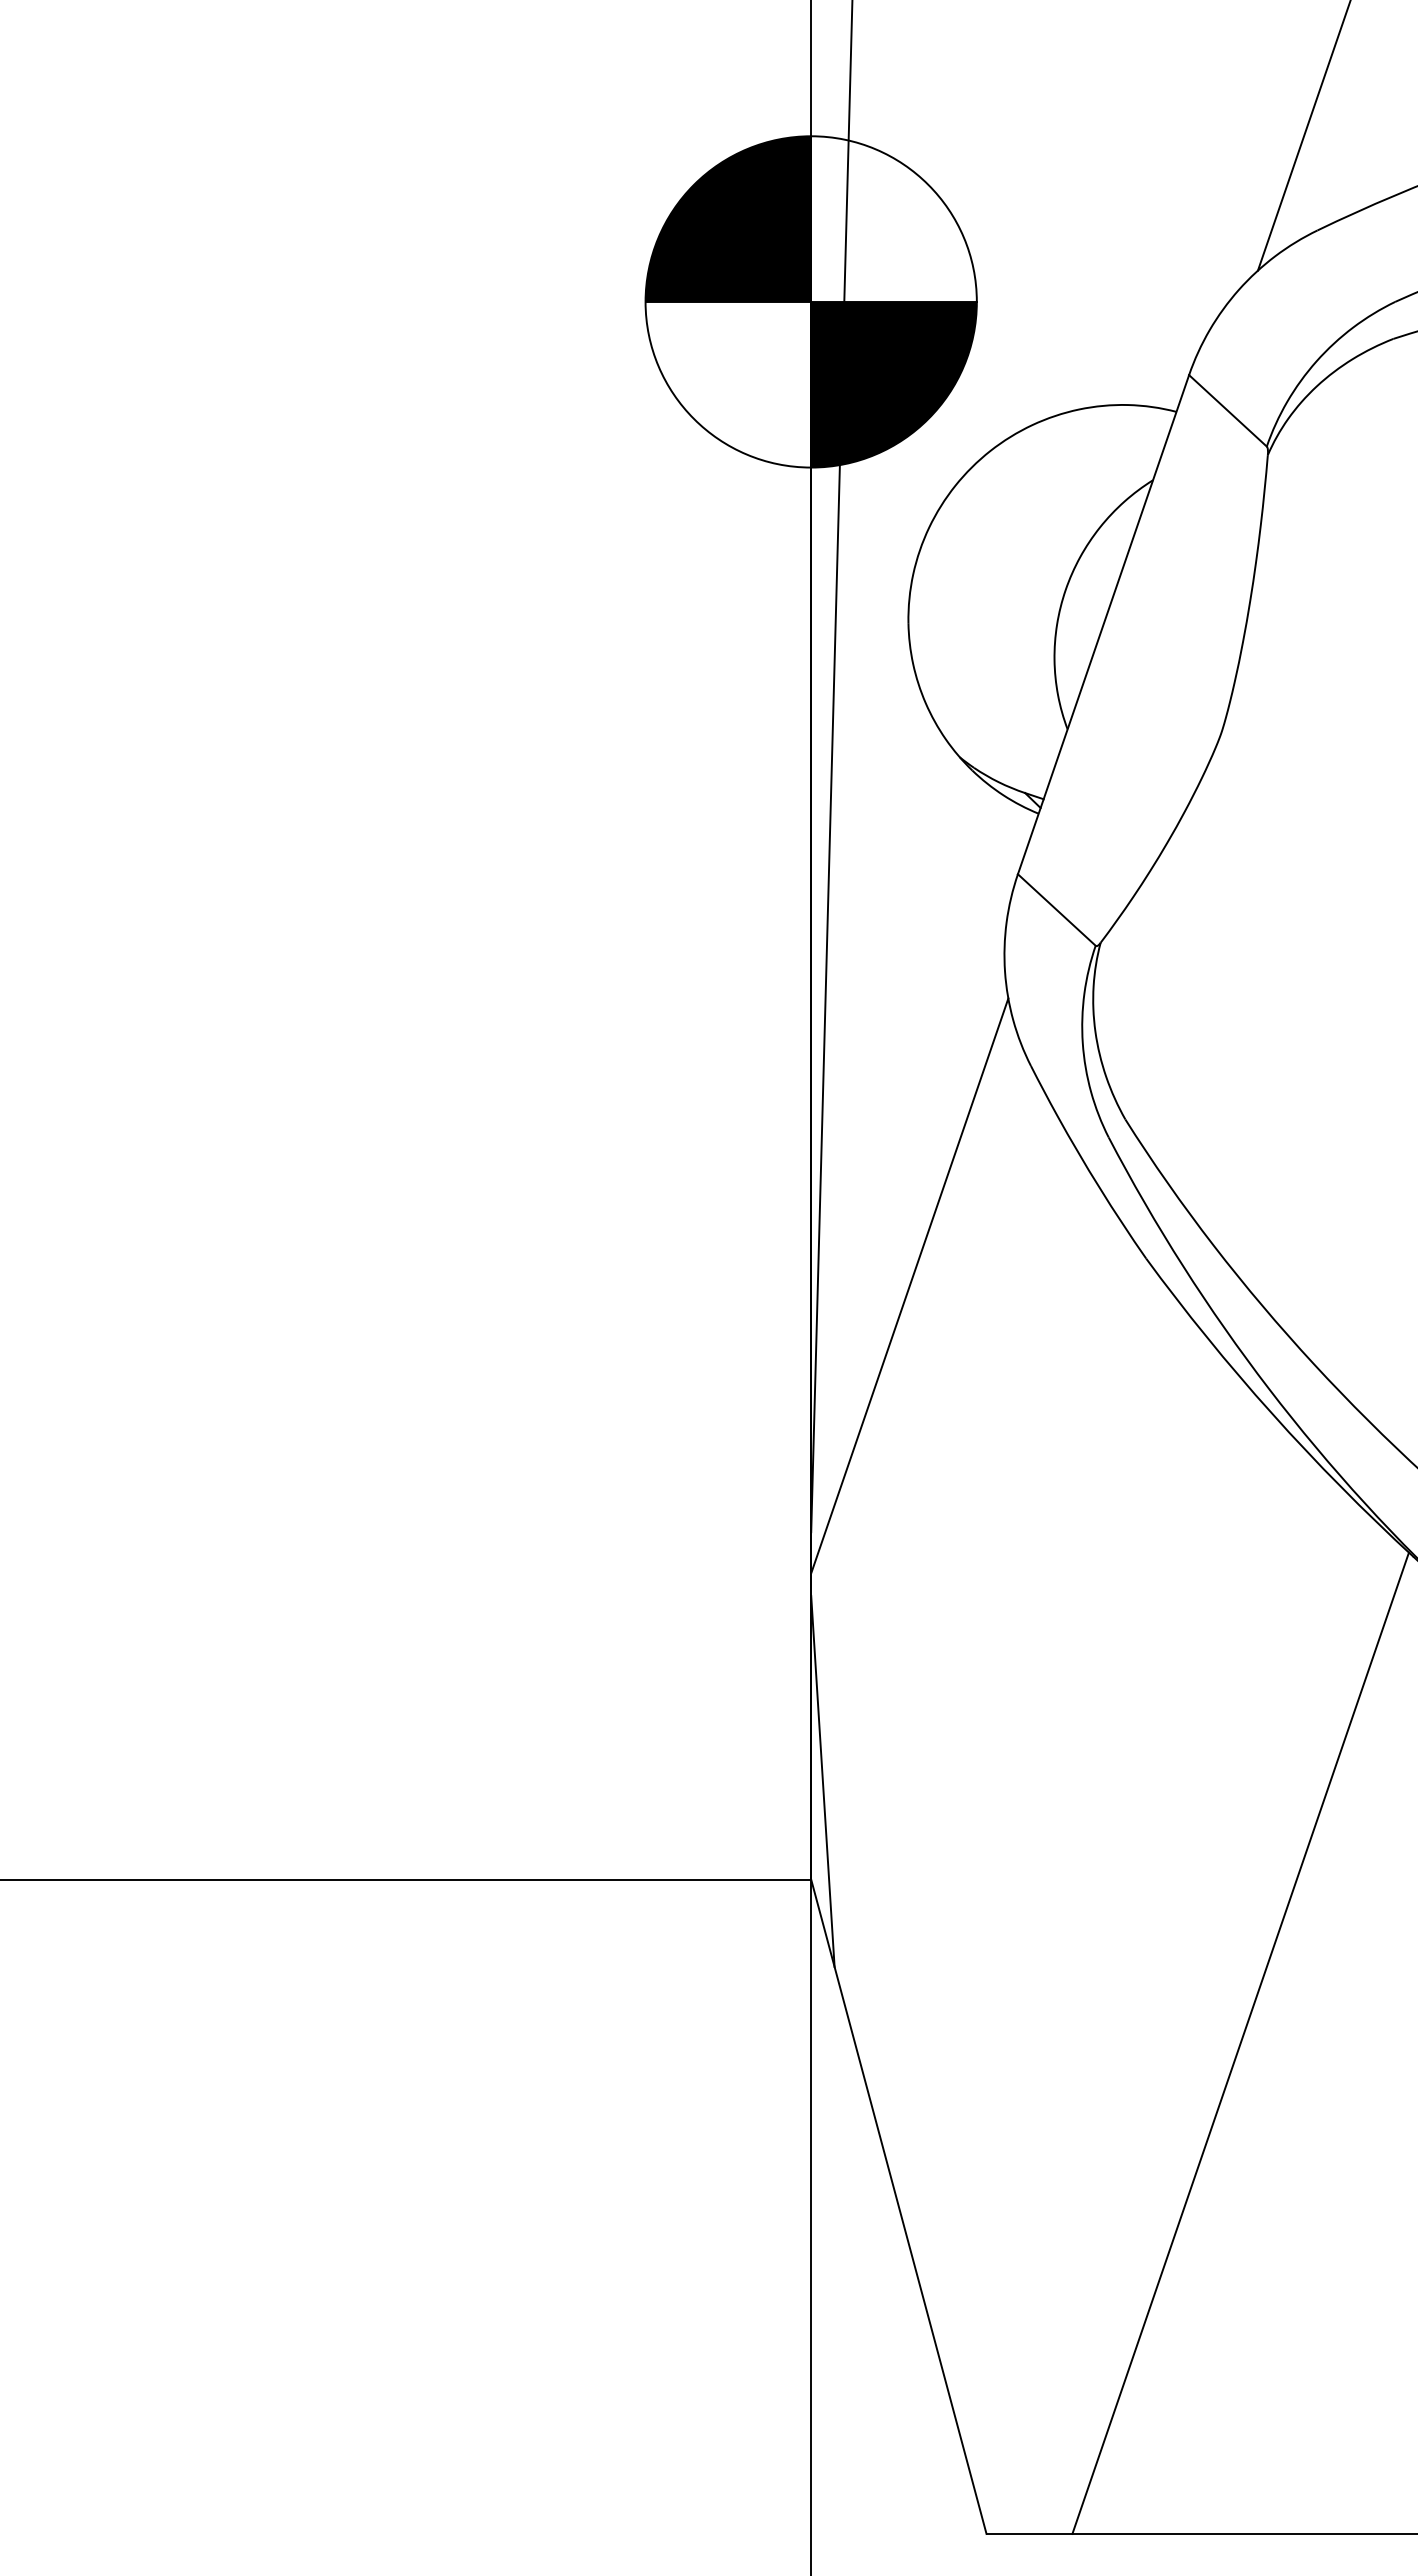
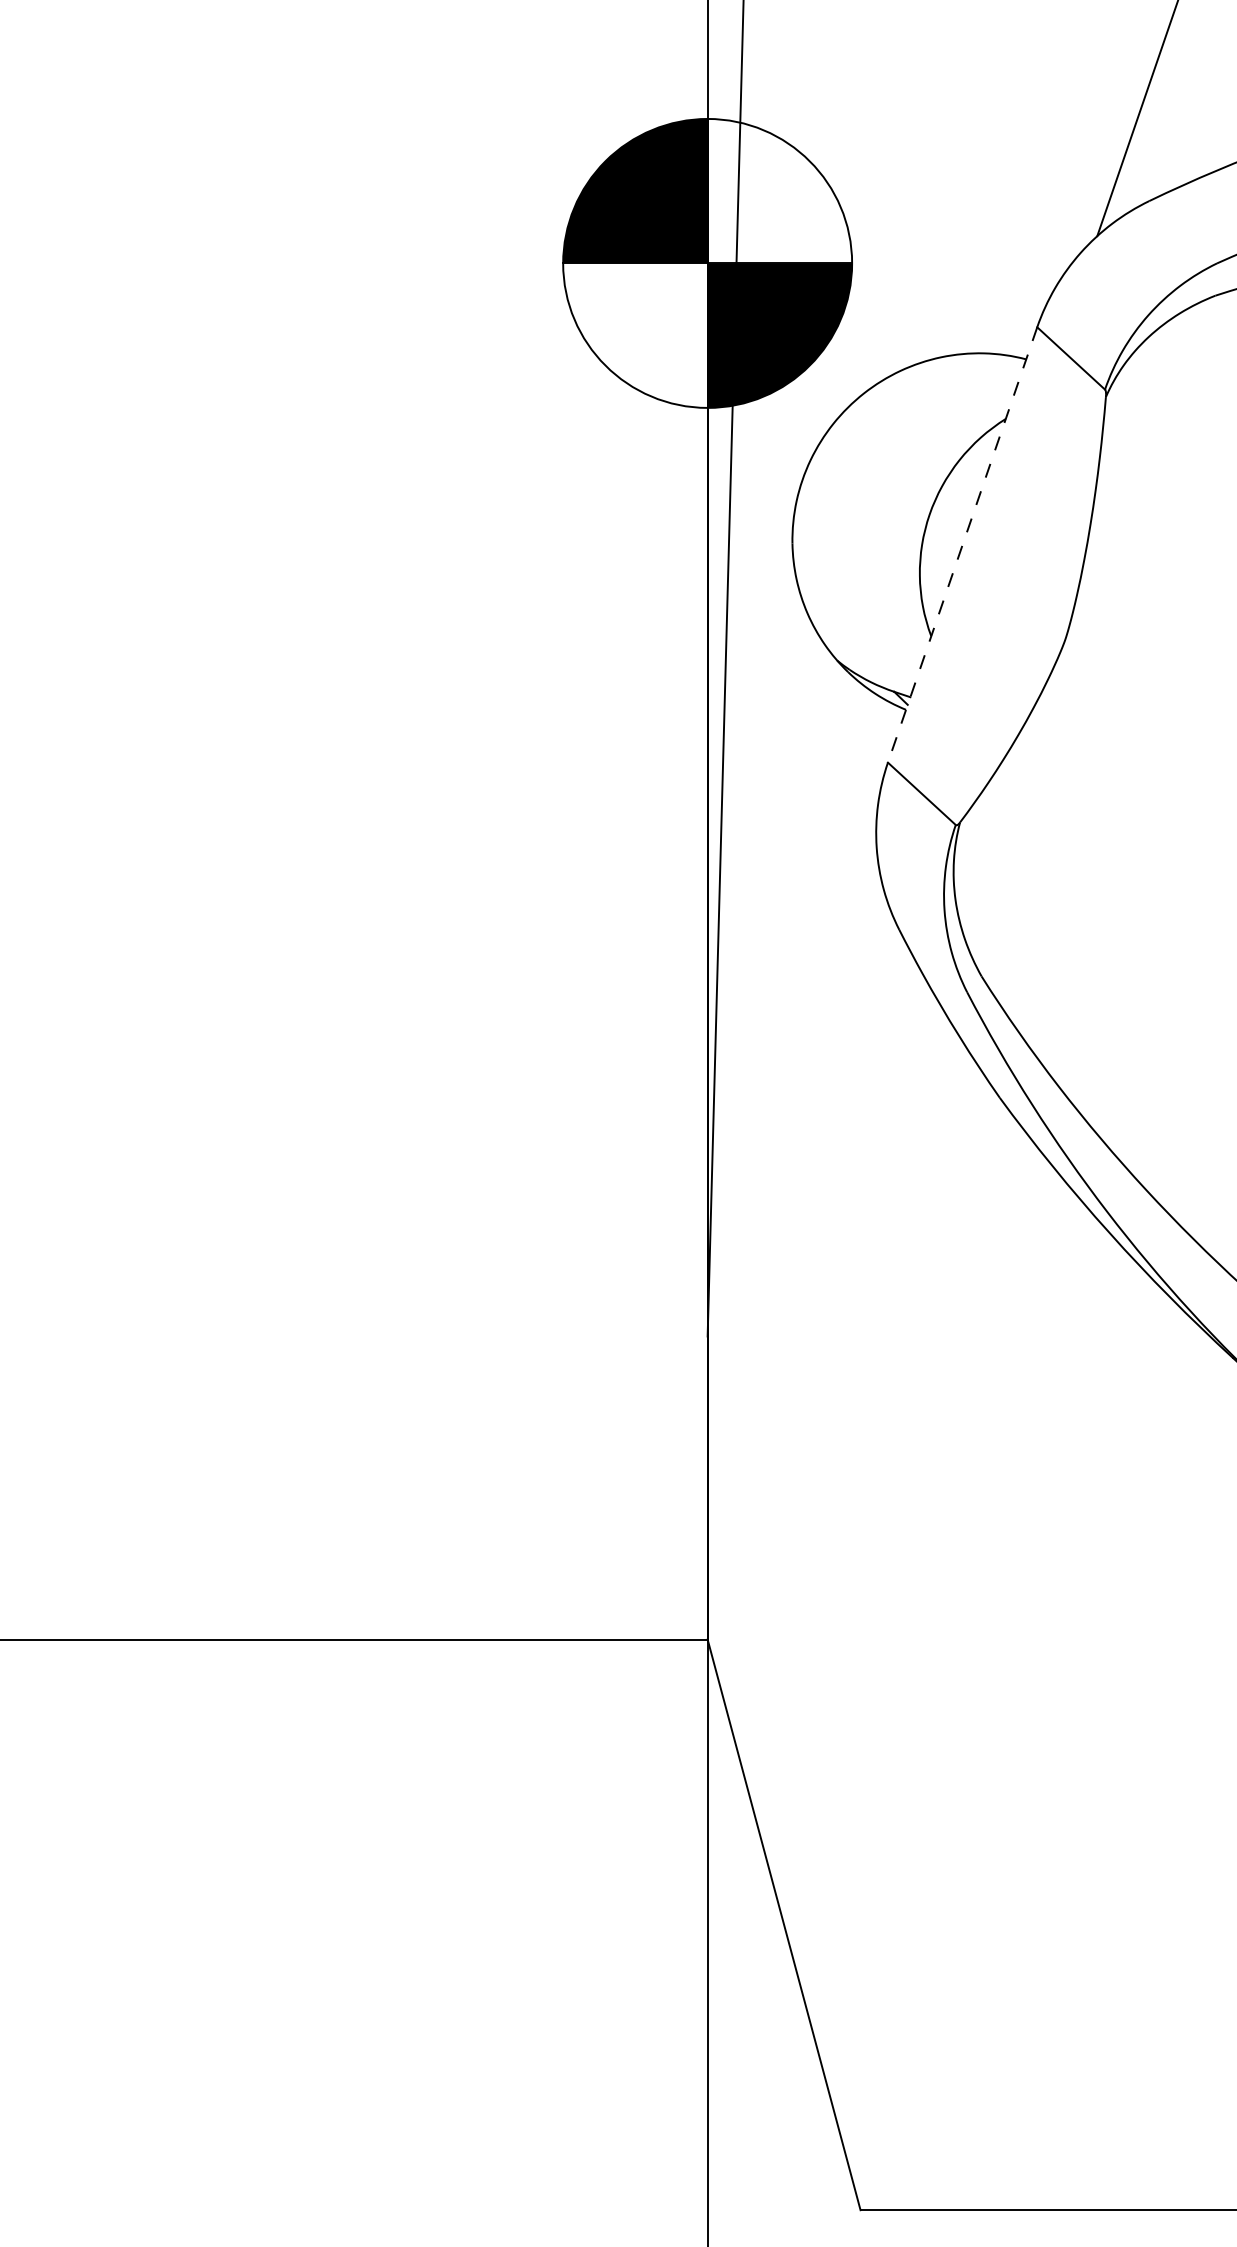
line: (1103, 624) -> (962, 544), solid -> dashed
line: (909, 1285) -> (793, 1121), removed
line: (822, 1780) -> (717, 1553), removed
line: (1240, 2042) -> (1082, 1781), removed

